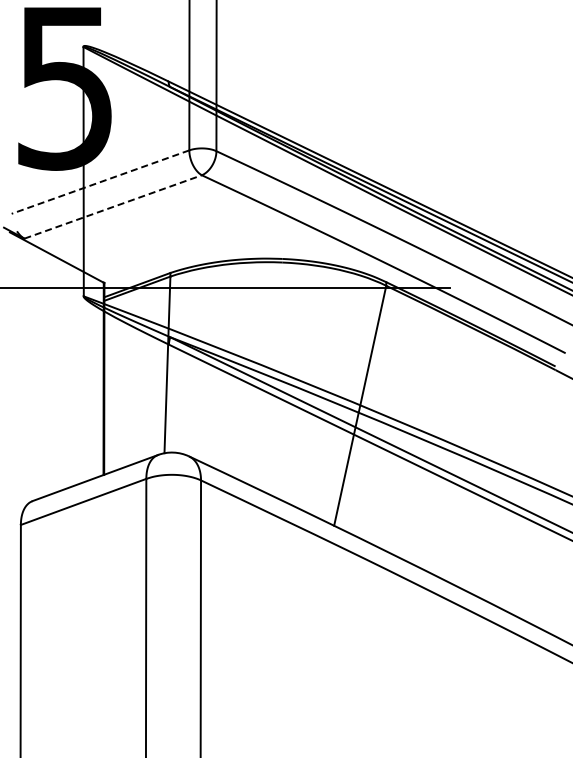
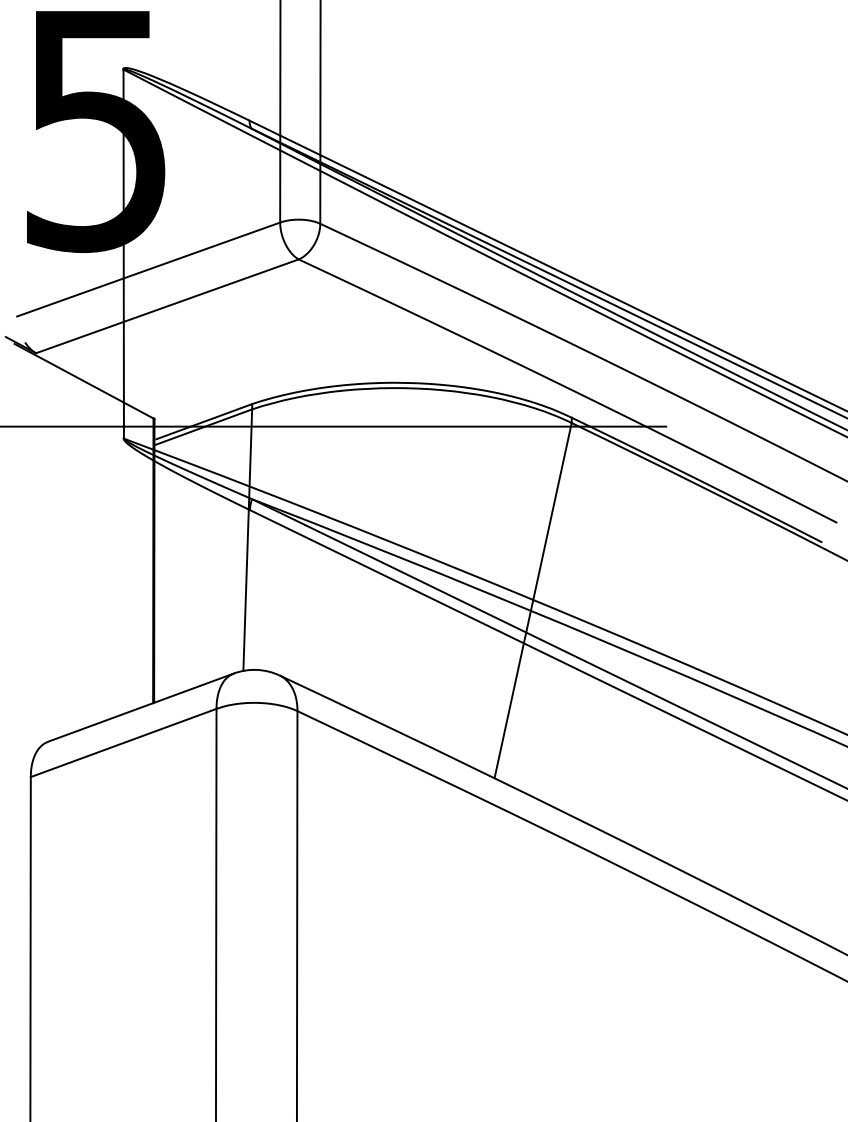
line: (100, 182) -> (148, 270), dashed -> solid
line: (113, 206) -> (167, 305), dashed -> solid

